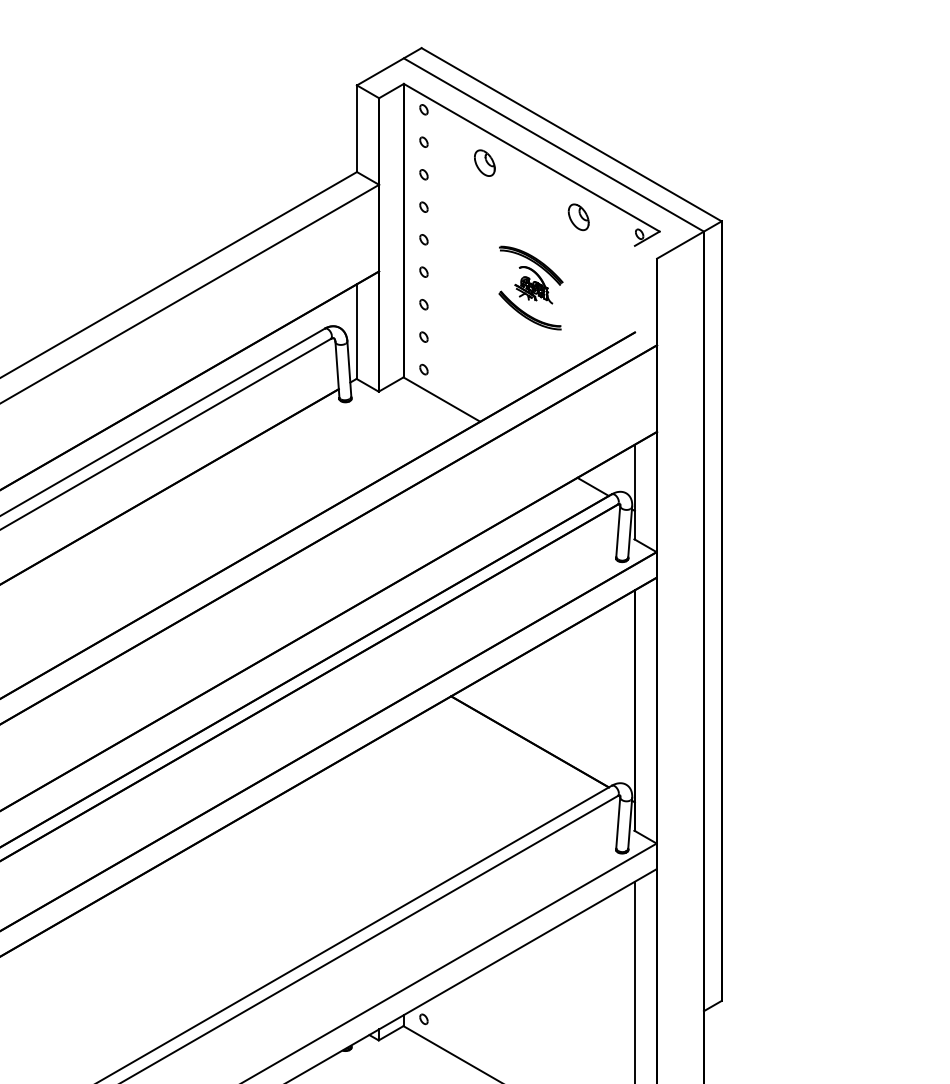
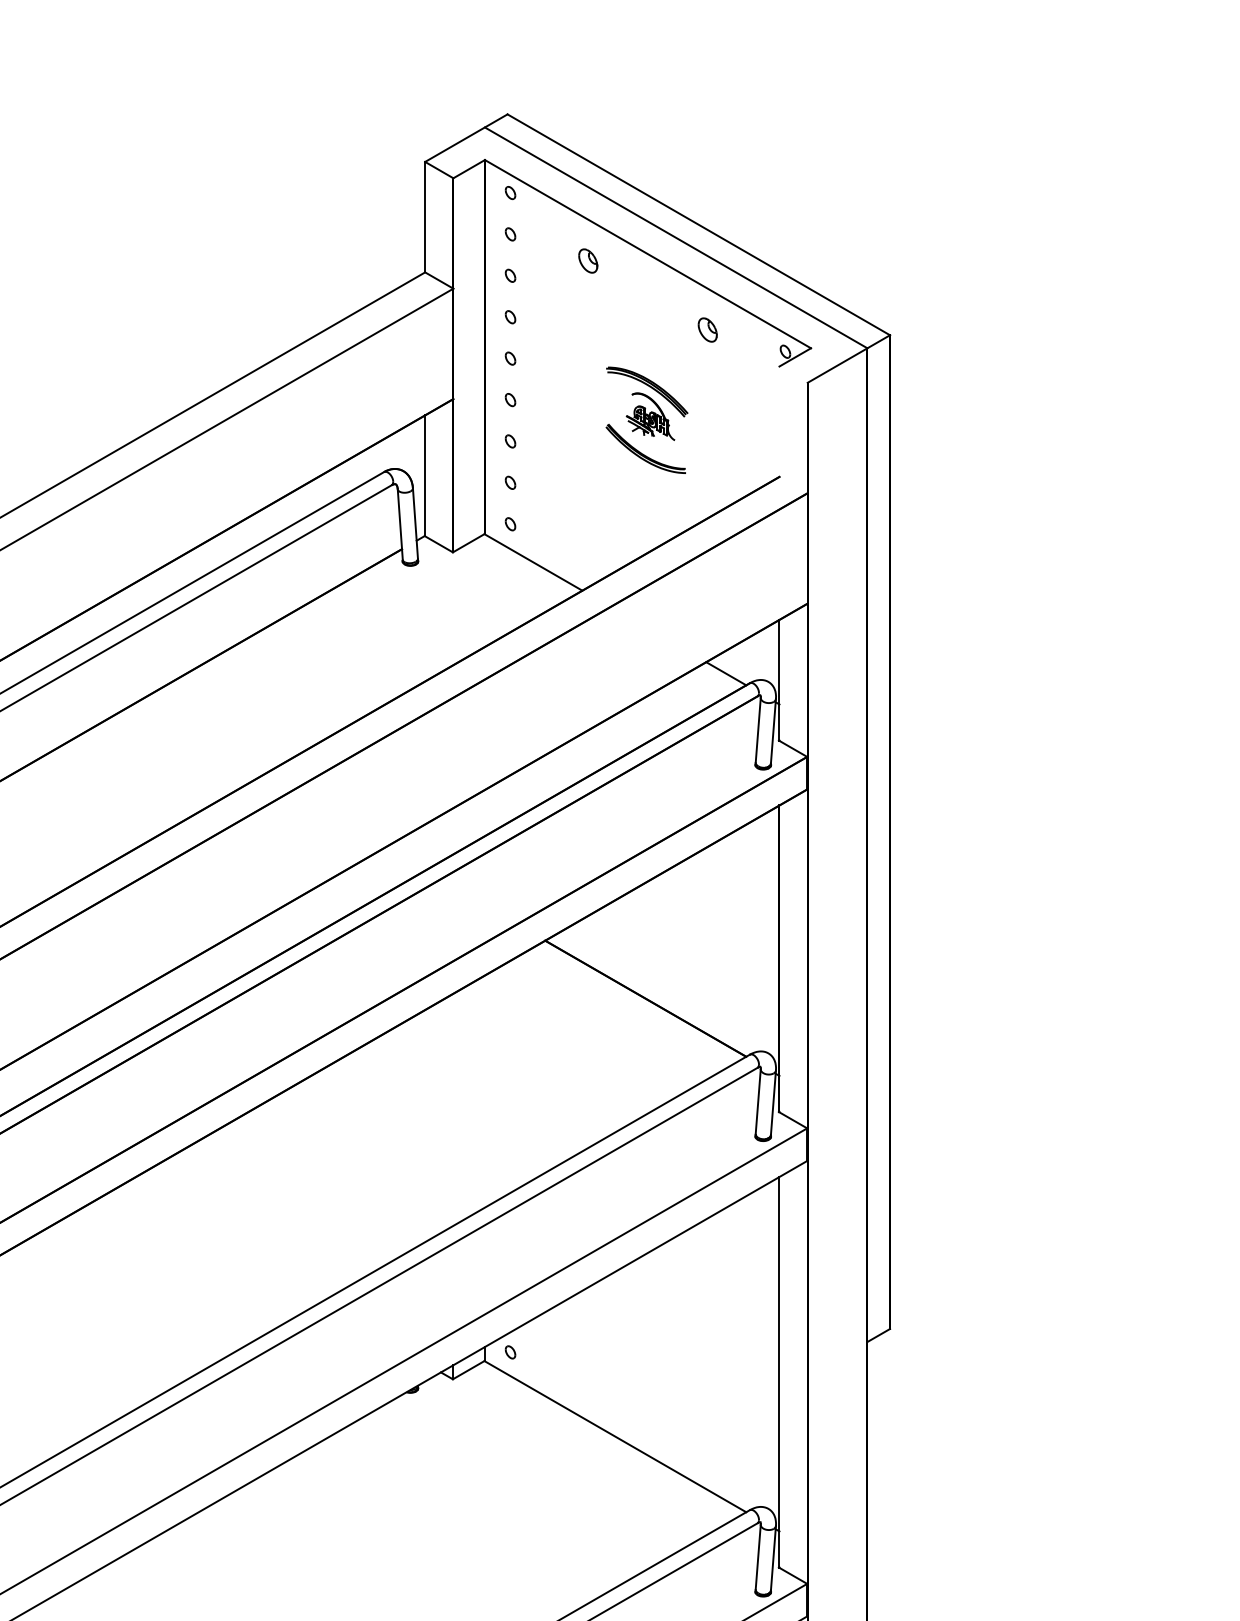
part: (485, 162) -> (588, 260), size x0.71
part: (578, 216) -> (707, 329), size x0.71

